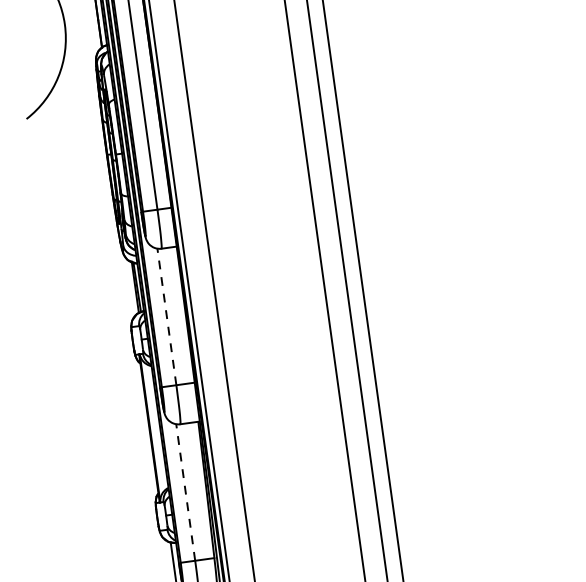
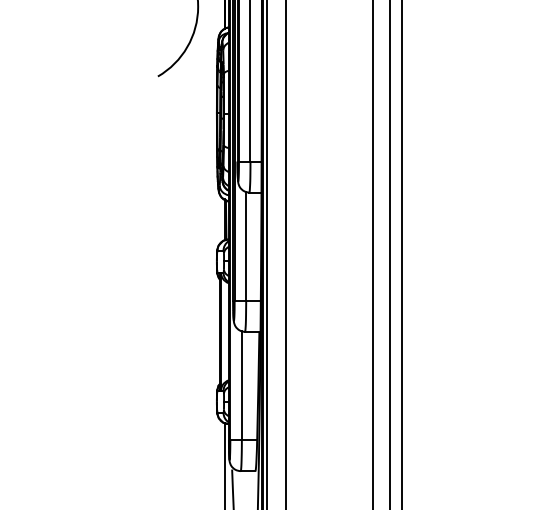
line: (167, 316) -> (246, 246), dashed -> solid
line: (185, 492) -> (241, 385), dashed -> solid

